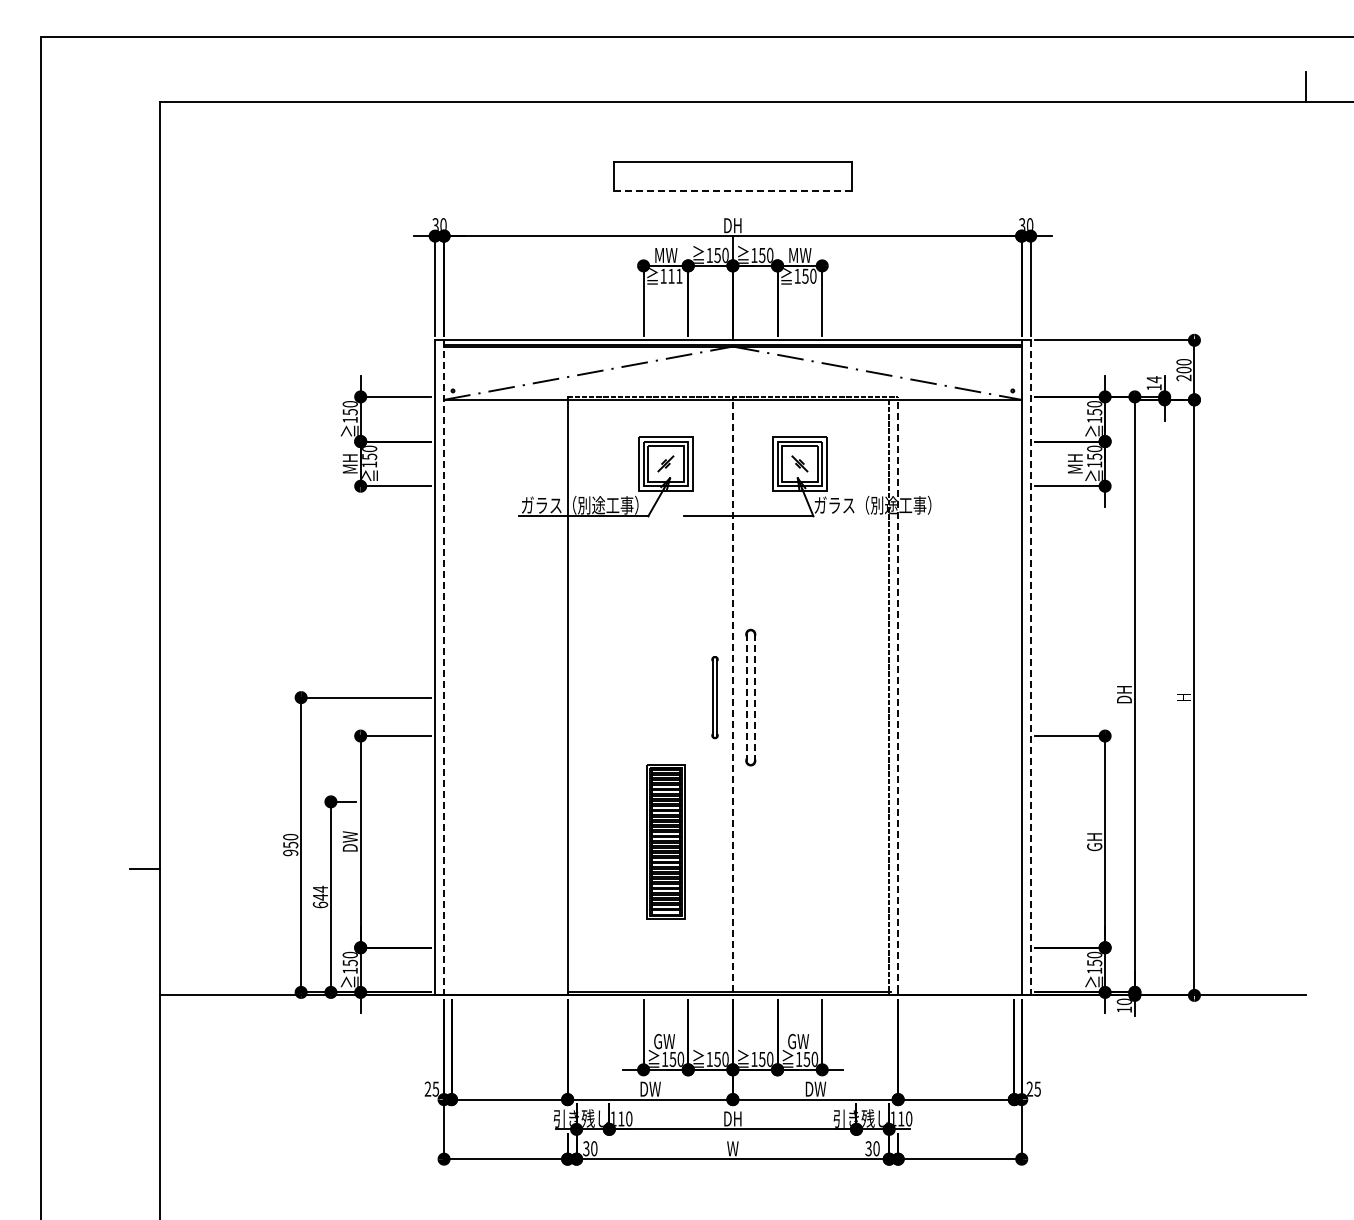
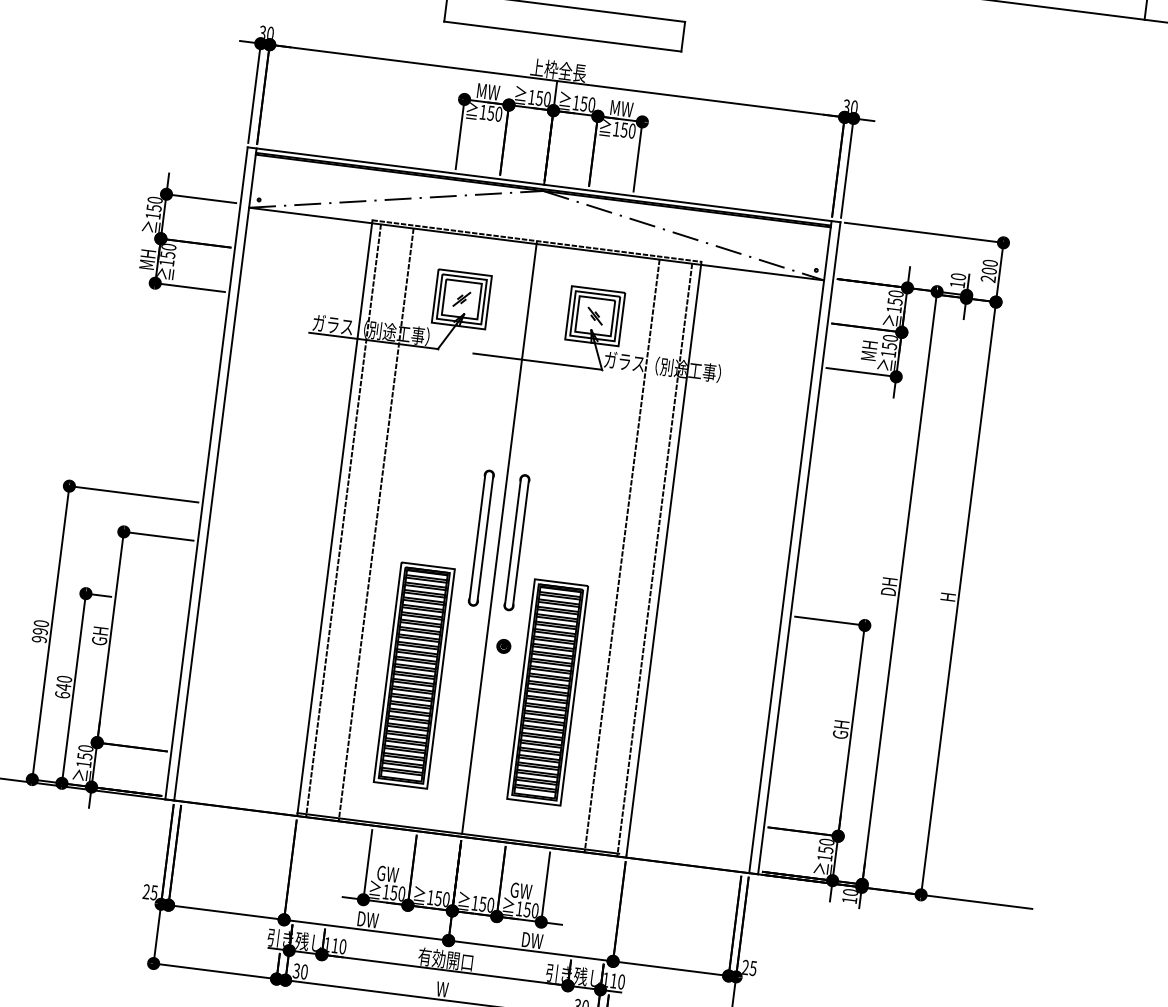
line: (733, 191) -> (563, 36), dashed -> solid
text: (732, 225) -> (558, 70), DH -> 上枠全長
text: (675, 275) -> (495, 113), 111 -> 150
text: (1153, 379) -> (957, 276), 14 -> 10
line: (444, 667) -> (215, 474), dashed -> solid
line: (1030, 667) -> (799, 547), dashed -> solid
line: (898, 694) -> (664, 558), dashed -> solid
line: (732, 695) -> (499, 538), dashed -> solid
line: (576, 697) -> (343, 520), added
line: (609, 697) -> (376, 524), added
part: (714, 697) -> (480, 538), size x1.67
line: (856, 697) -> (622, 555), added
line: (746, 698) -> (512, 543), dashed -> solid
line: (754, 698) -> (520, 544), dashed -> solid
part: (750, 801) -> (503, 646), added
text: (349, 841) -> (99, 635), DW -> GH
part: (665, 841) -> (413, 675), size x1.43
part: (799, 841) -> (547, 692), added
text: (290, 844) -> (40, 631), 950 -> 990
text: (320, 888) -> (64, 678), 644 -> 640
text: (732, 1118) -> (445, 959), DH -> 有効開口

